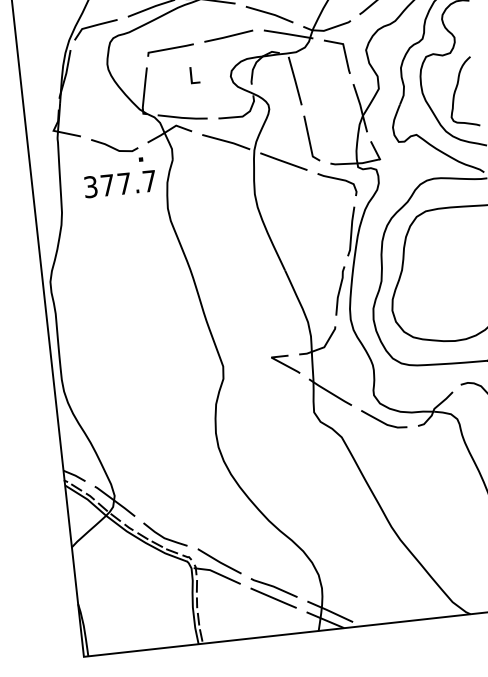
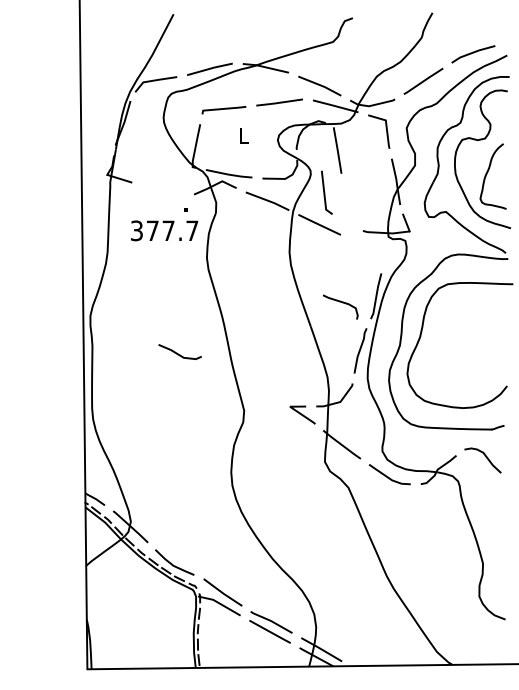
line: (310, 138) -> (325, 192), moved
line: (112, 146) -> (177, 352), moved
curve: (339, 180) -> (342, 303), moved

